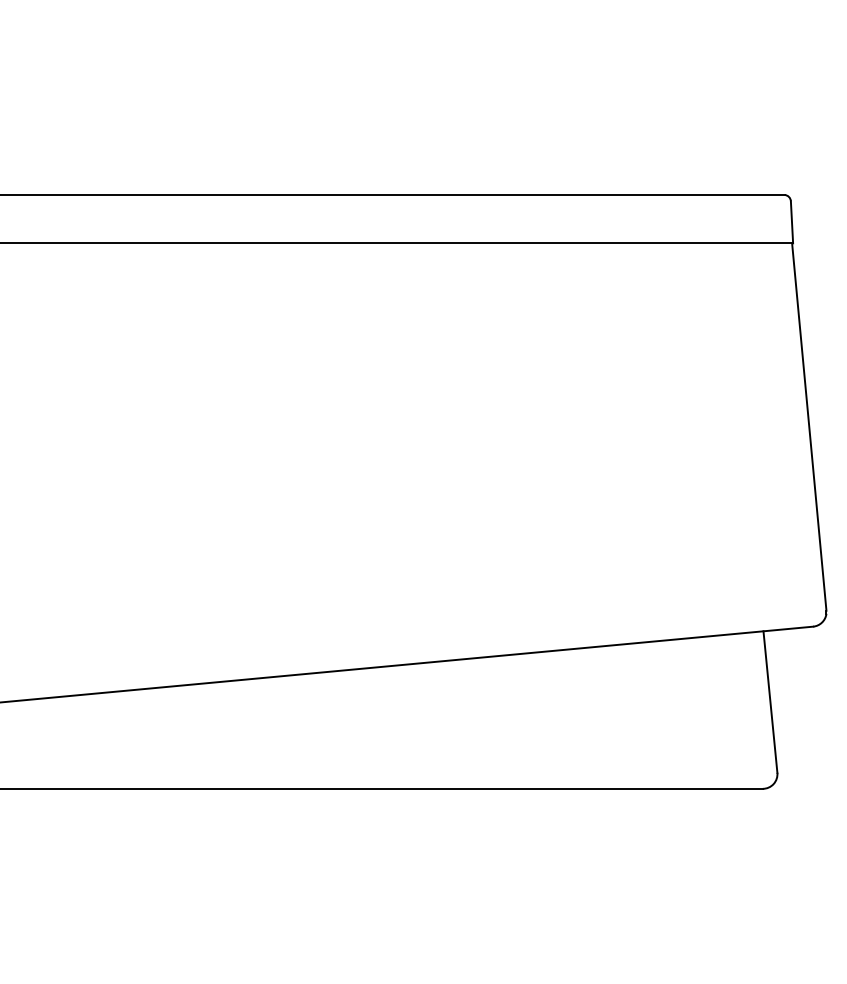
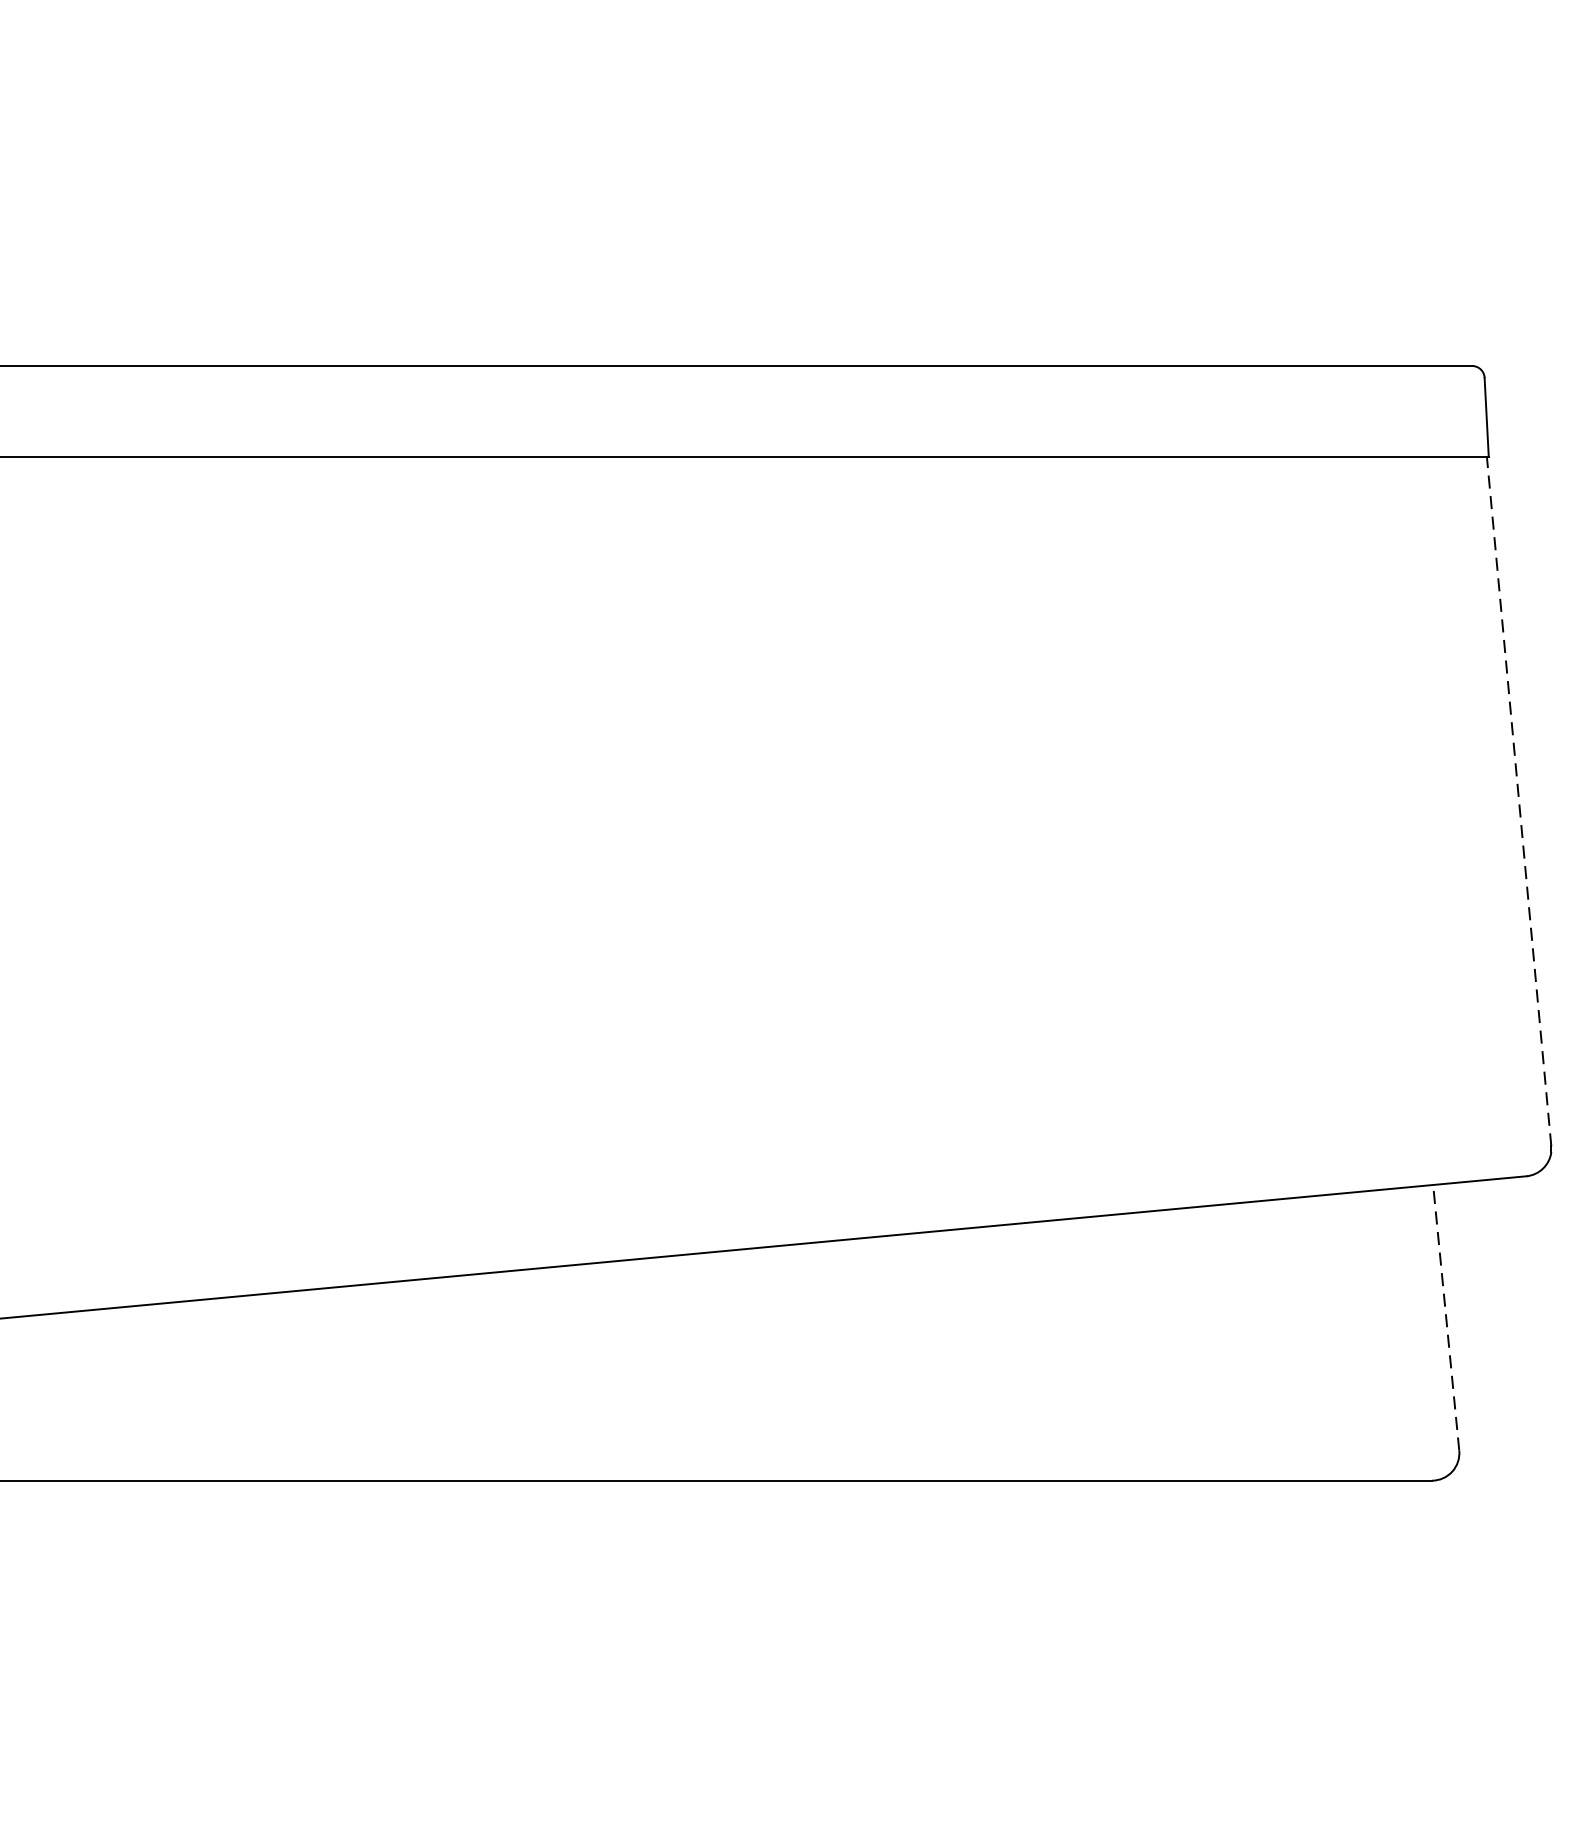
line: (809, 427) -> (1519, 802), solid -> dashed
line: (770, 701) -> (1446, 1316), solid -> dashed

